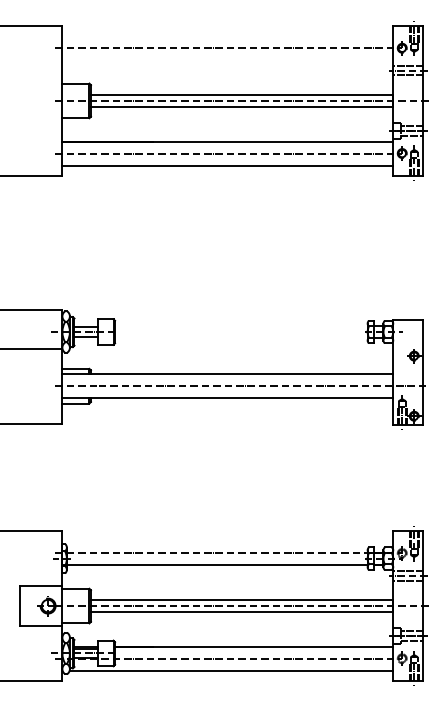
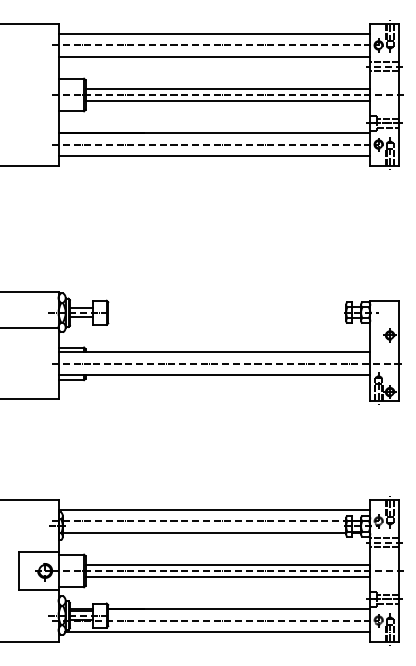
line: (227, 36) -> (214, 34), added
line: (227, 60) -> (214, 56), added
line: (227, 541) -> (214, 510), added

